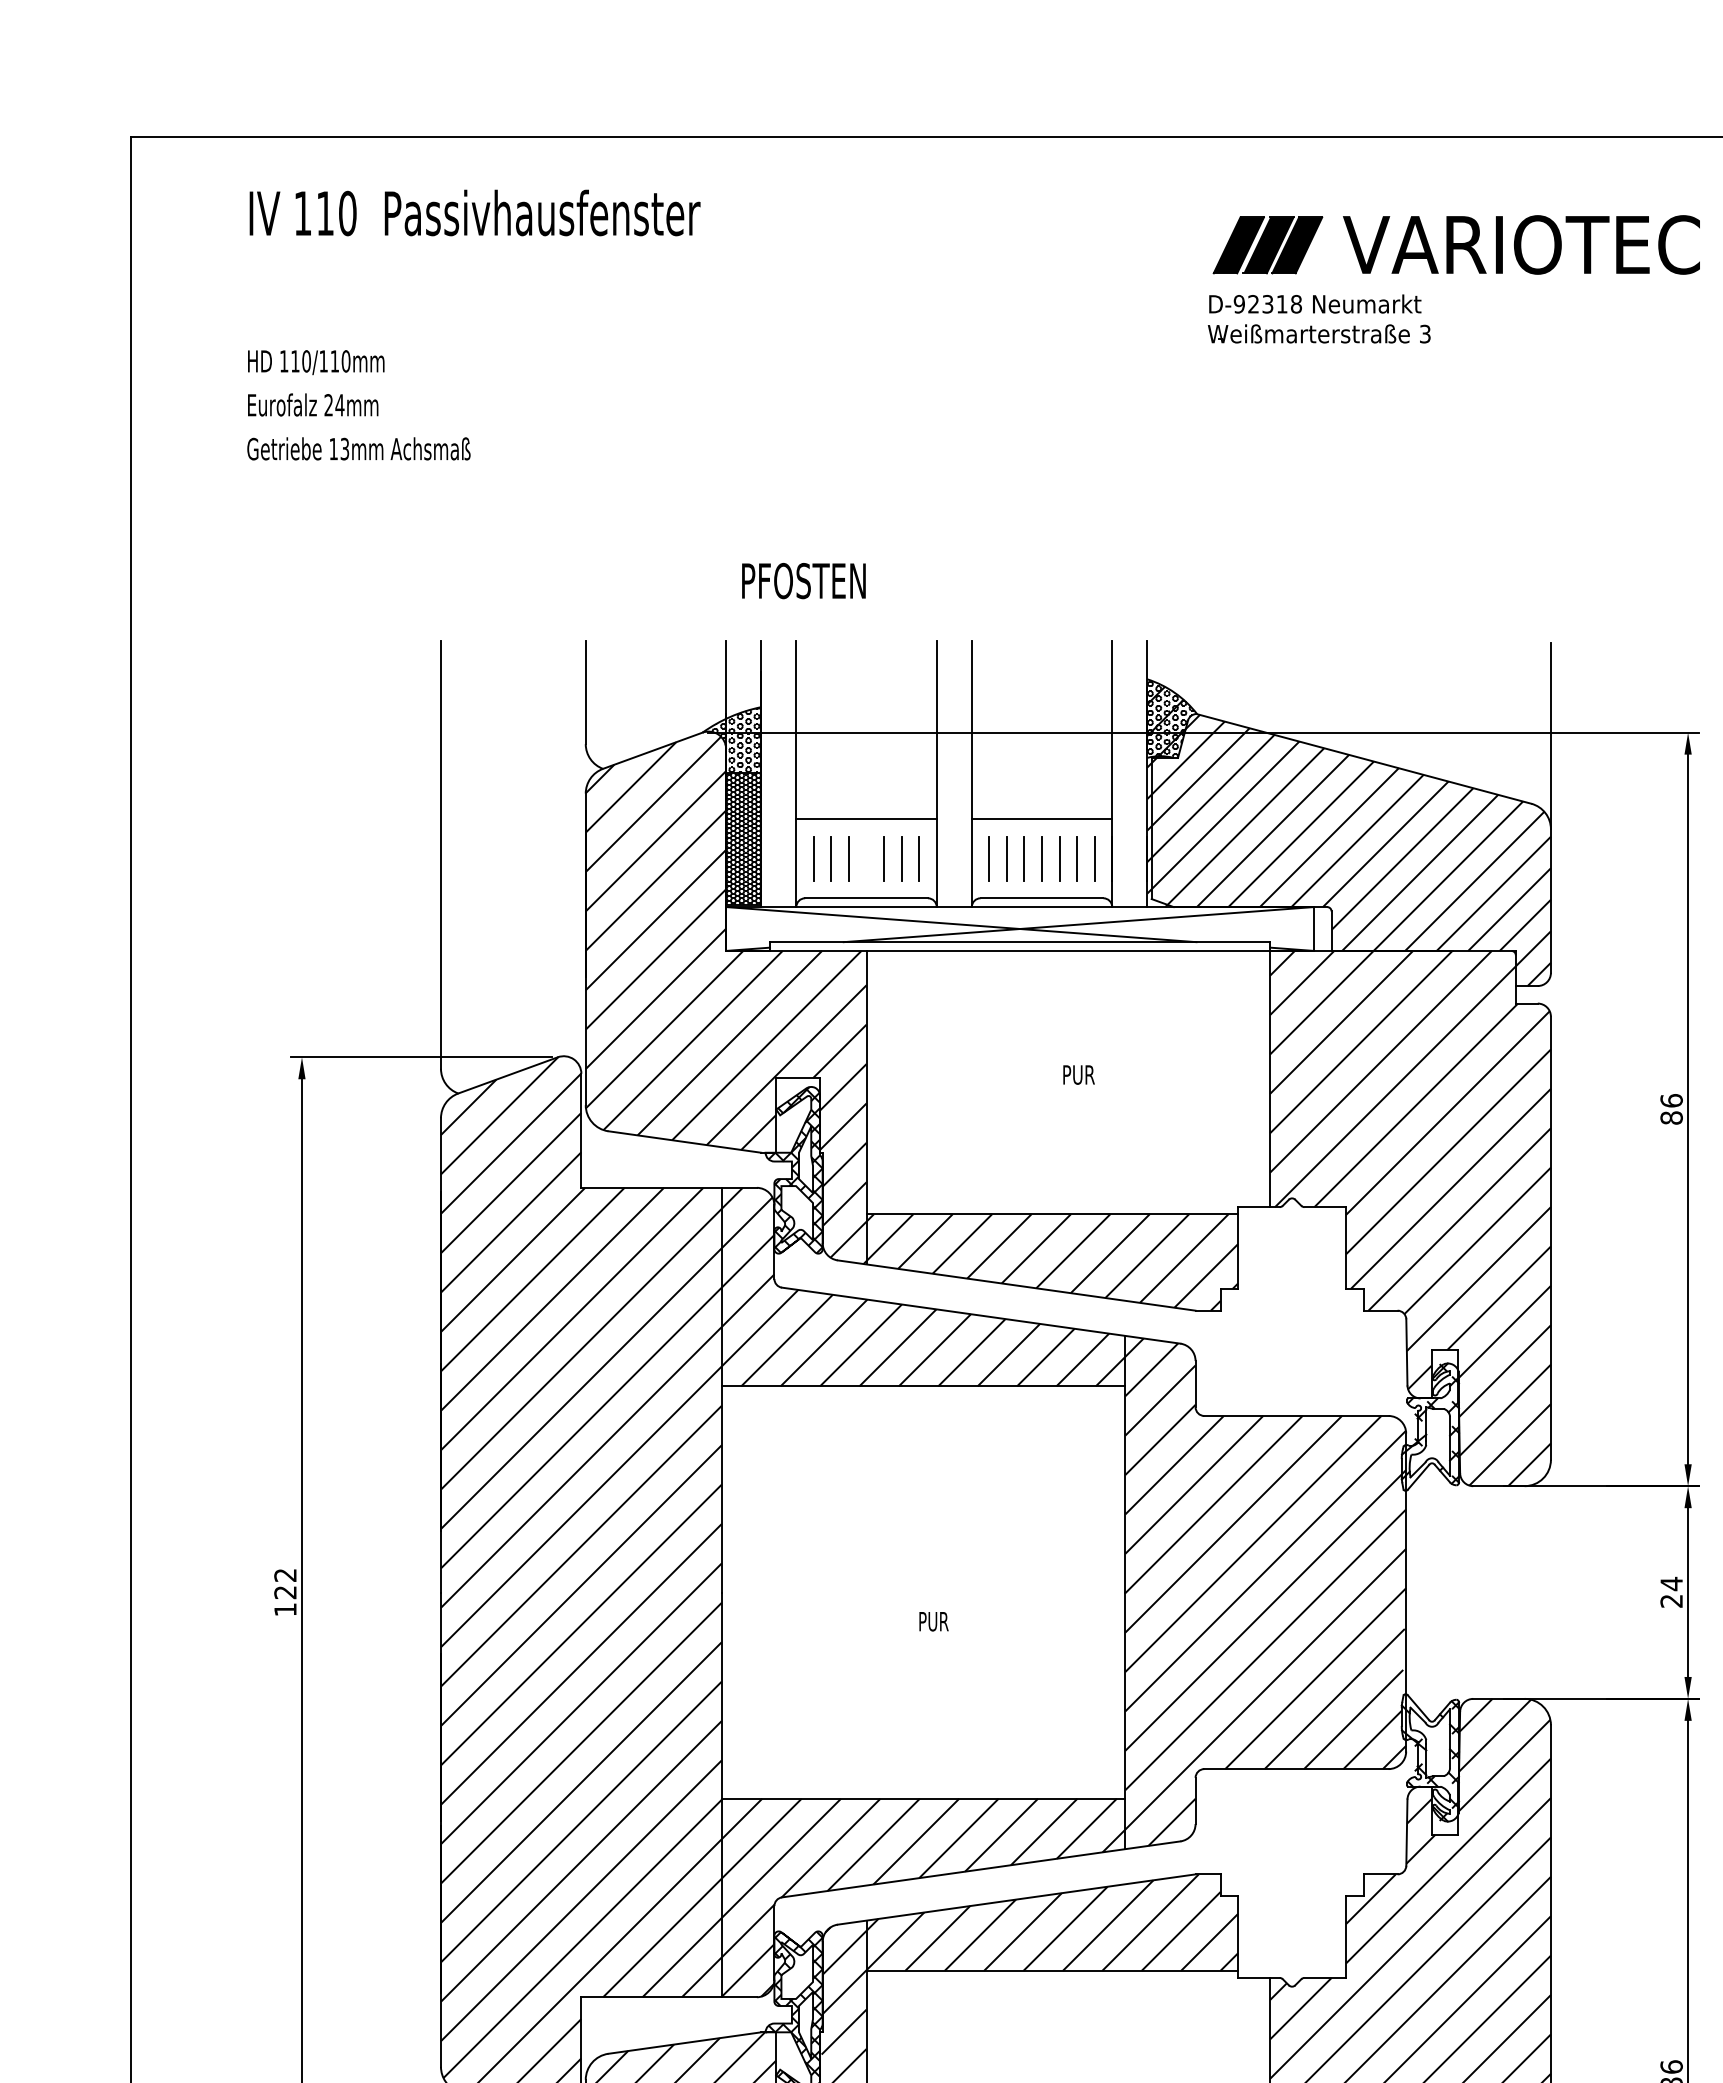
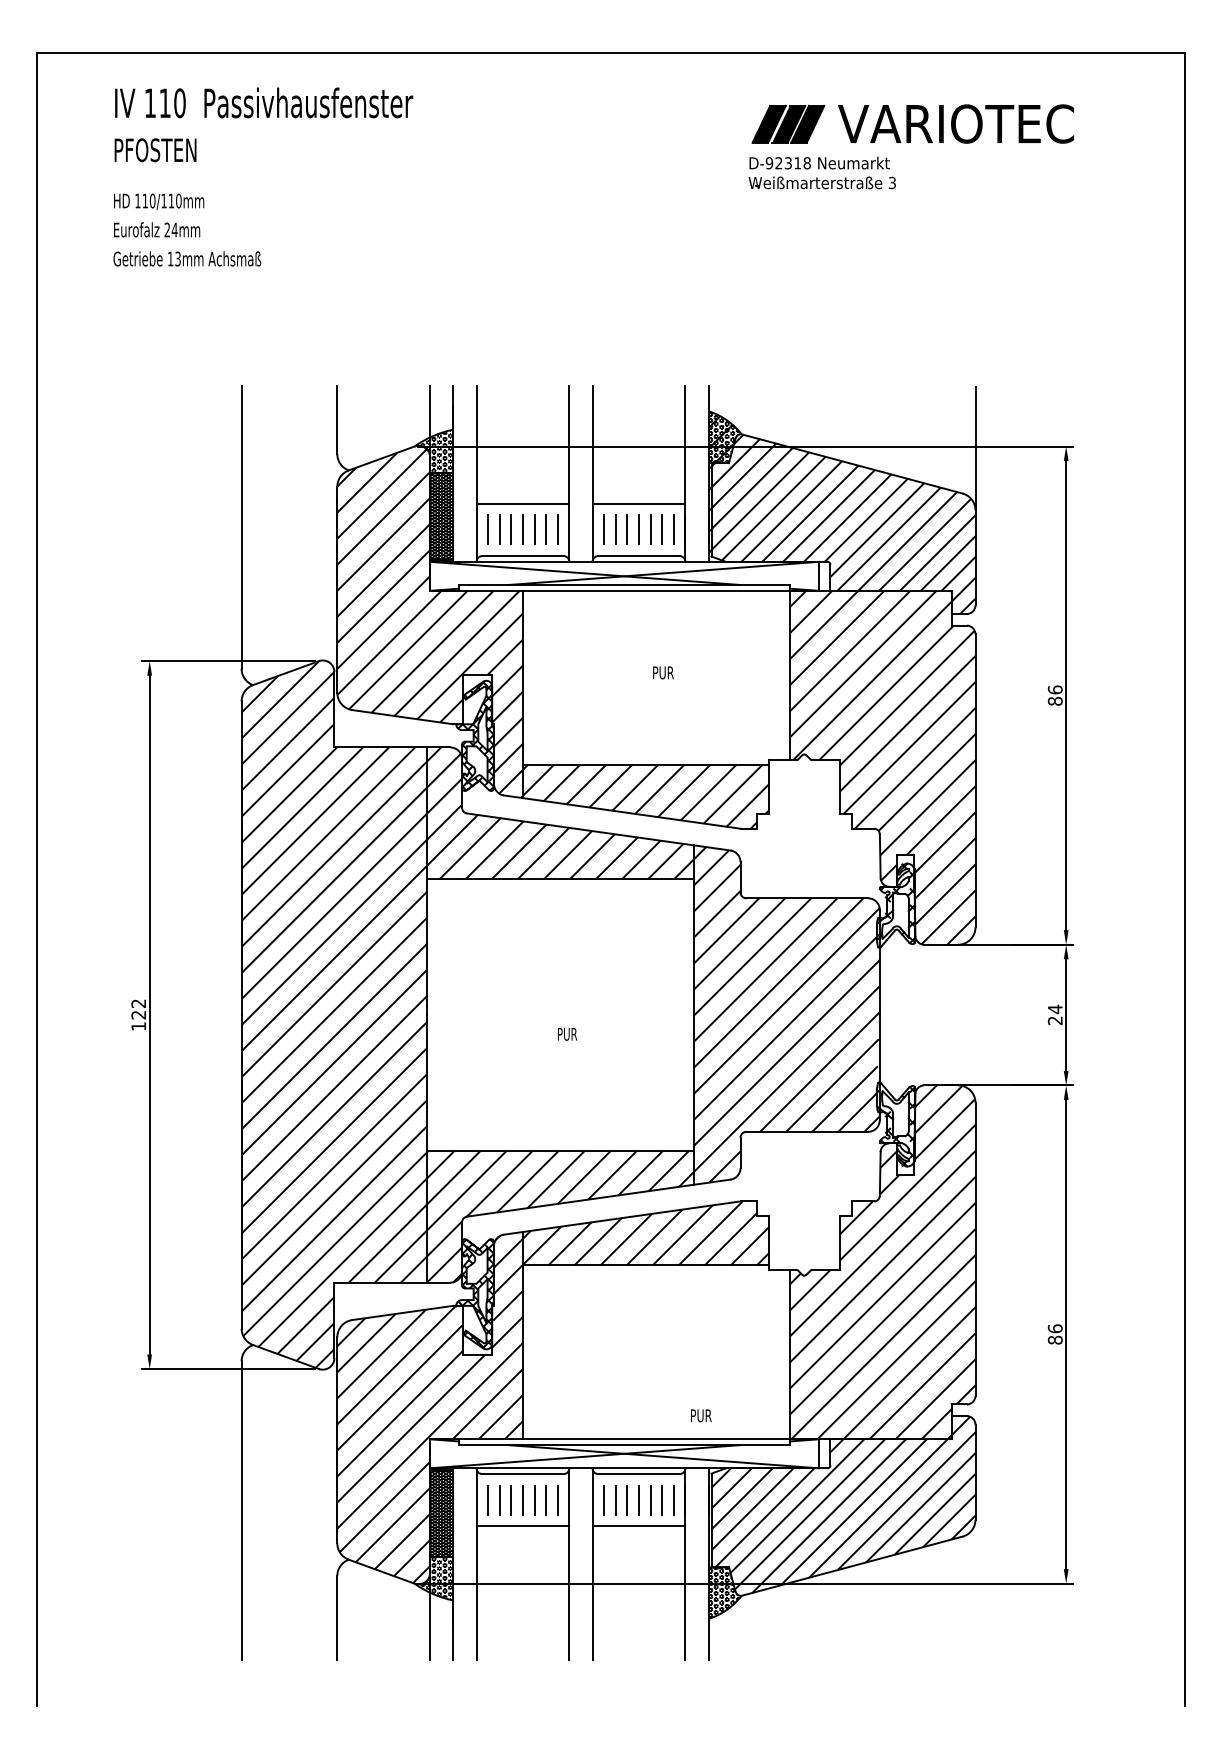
text: (803, 581) -> (155, 150), moved
line: (865, 858) -> (522, 529), added

